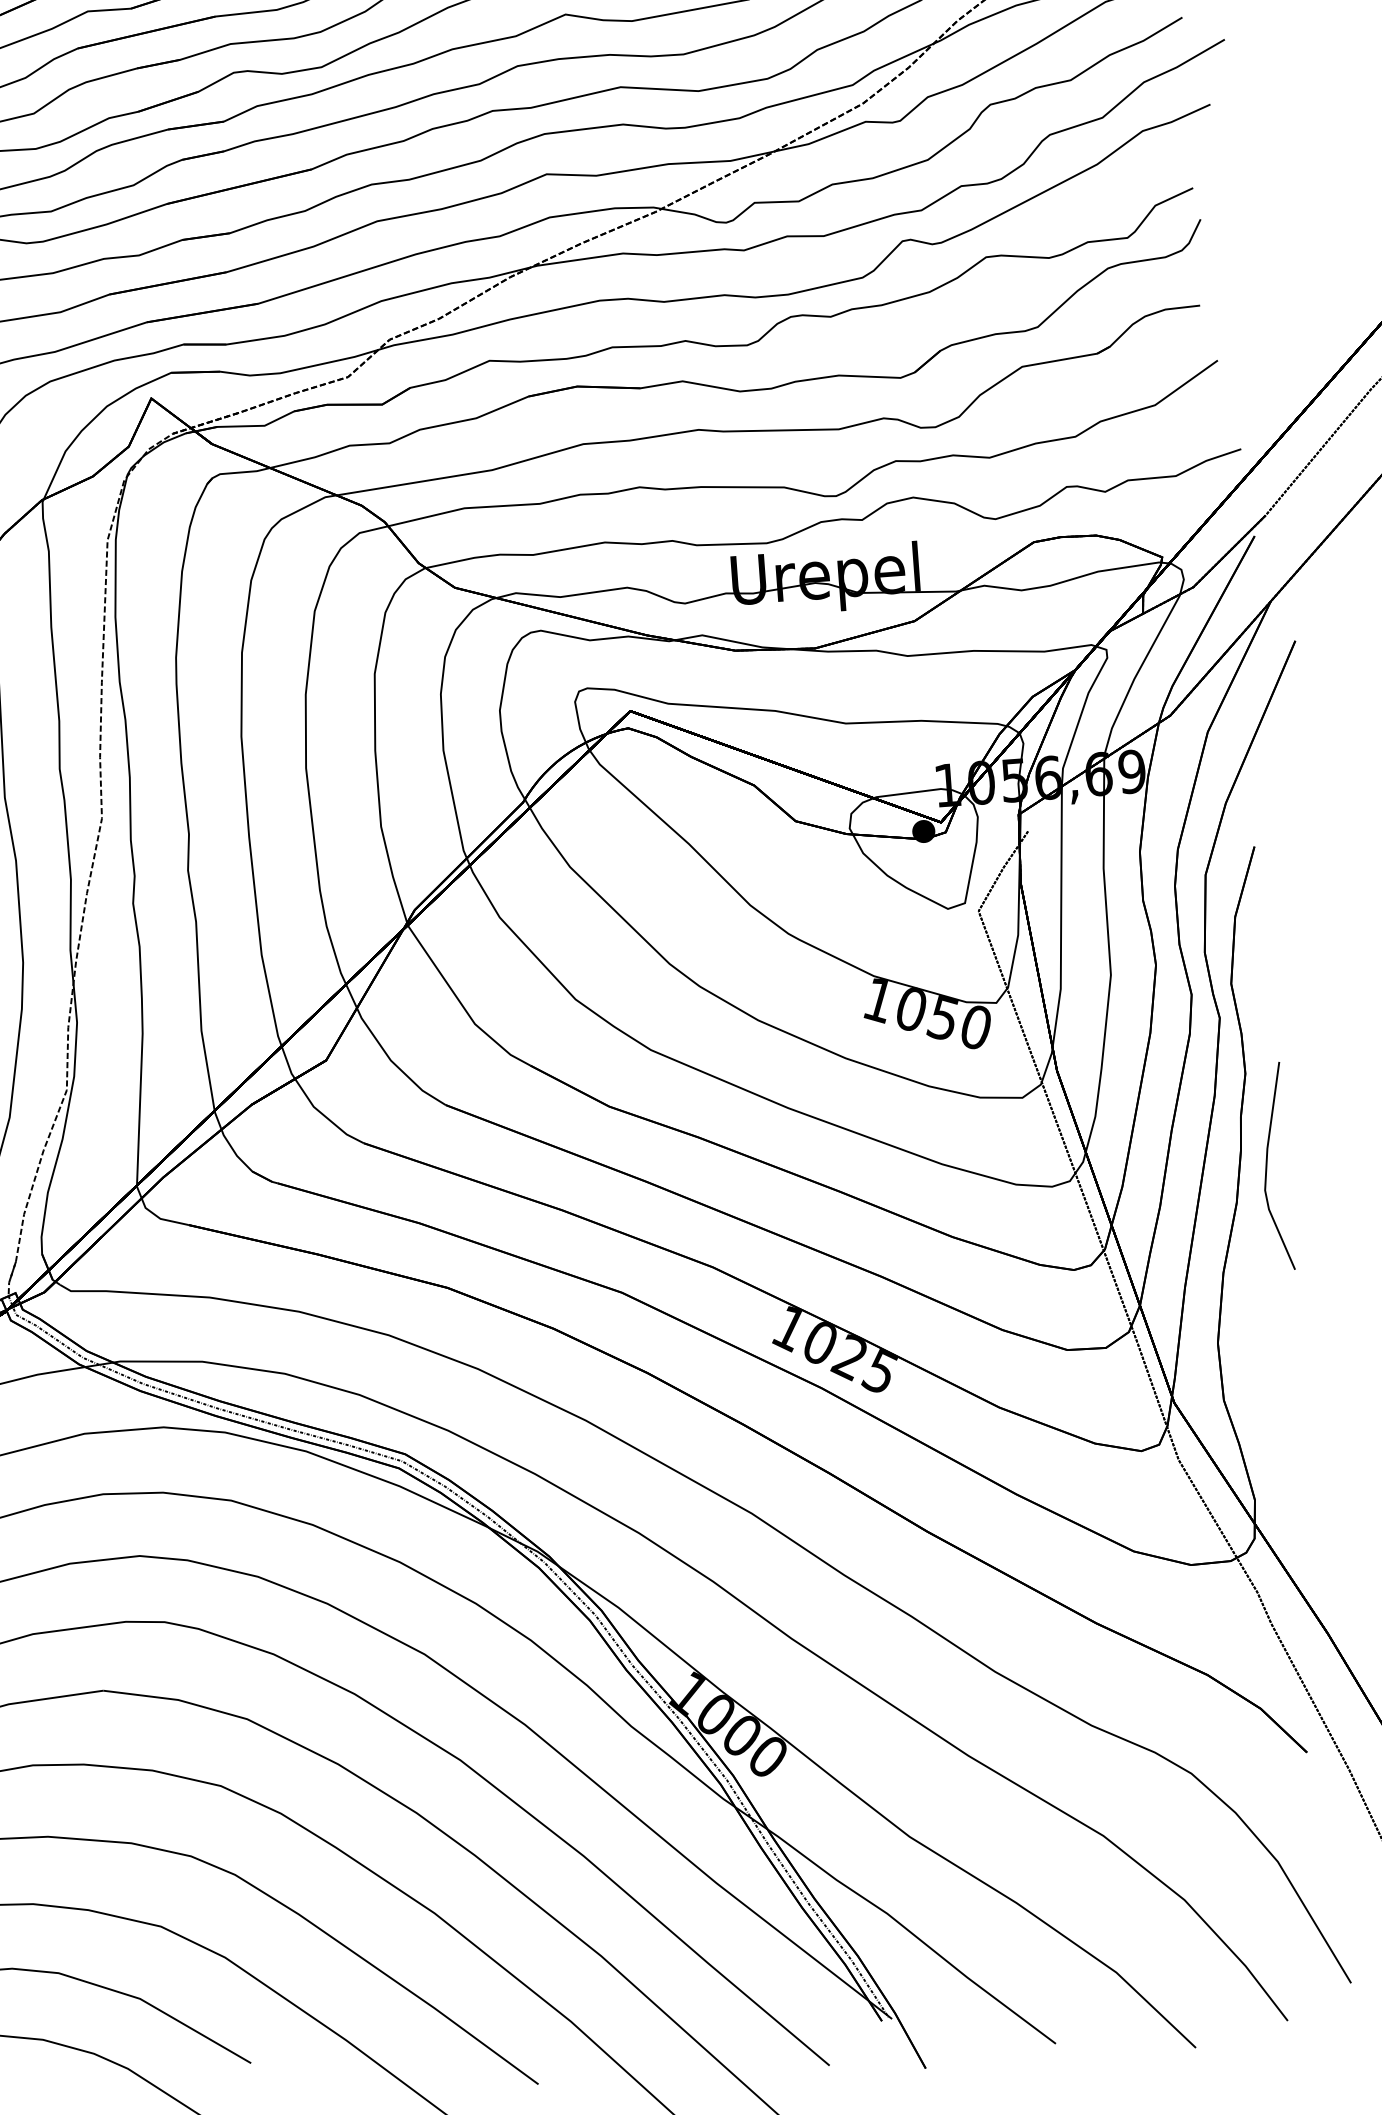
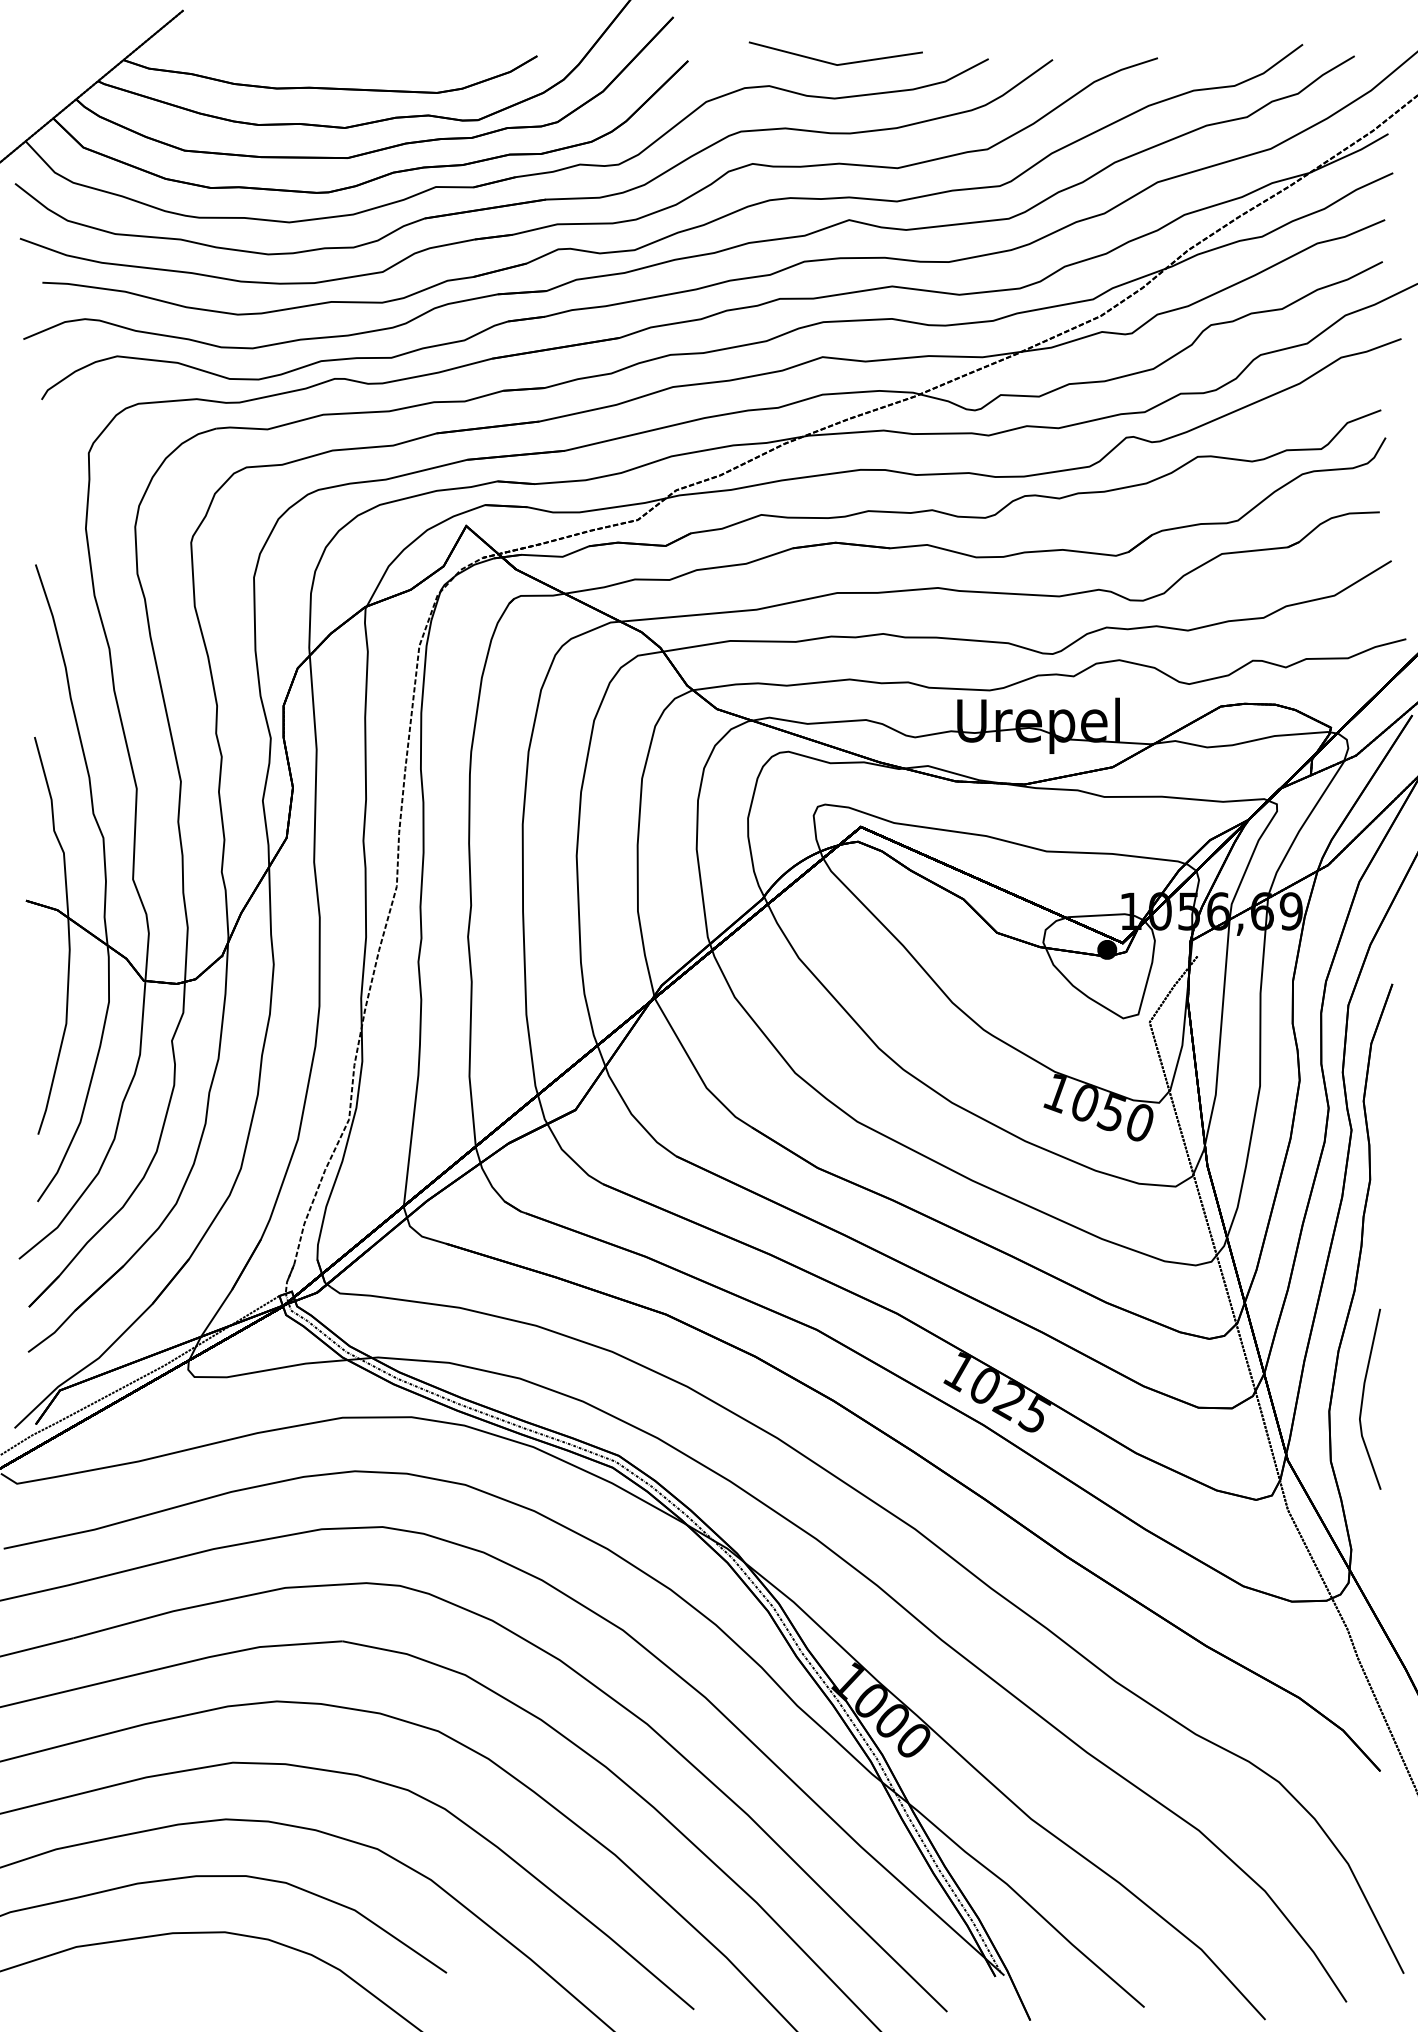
line: (1267, 1166) -> (1363, 1398), moved

